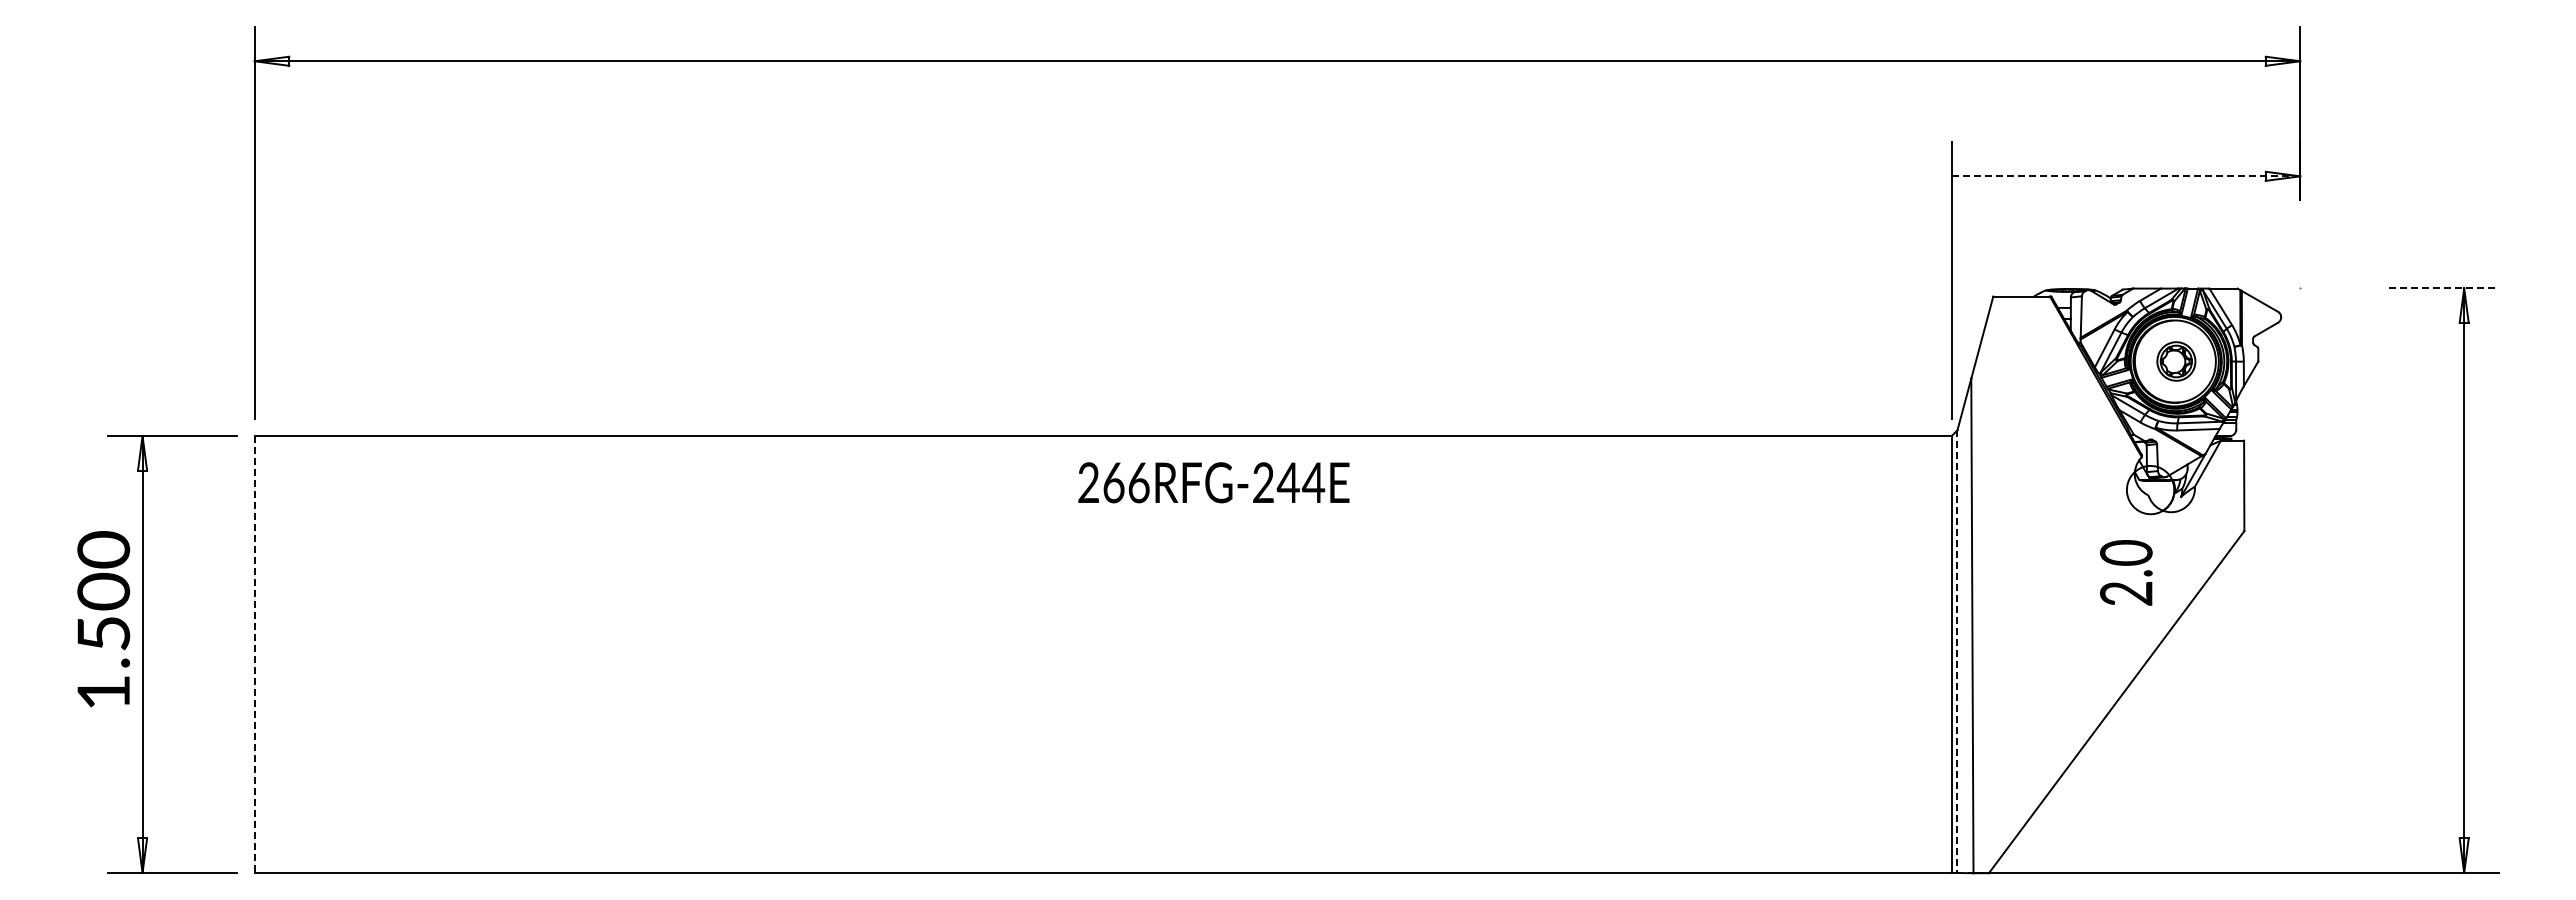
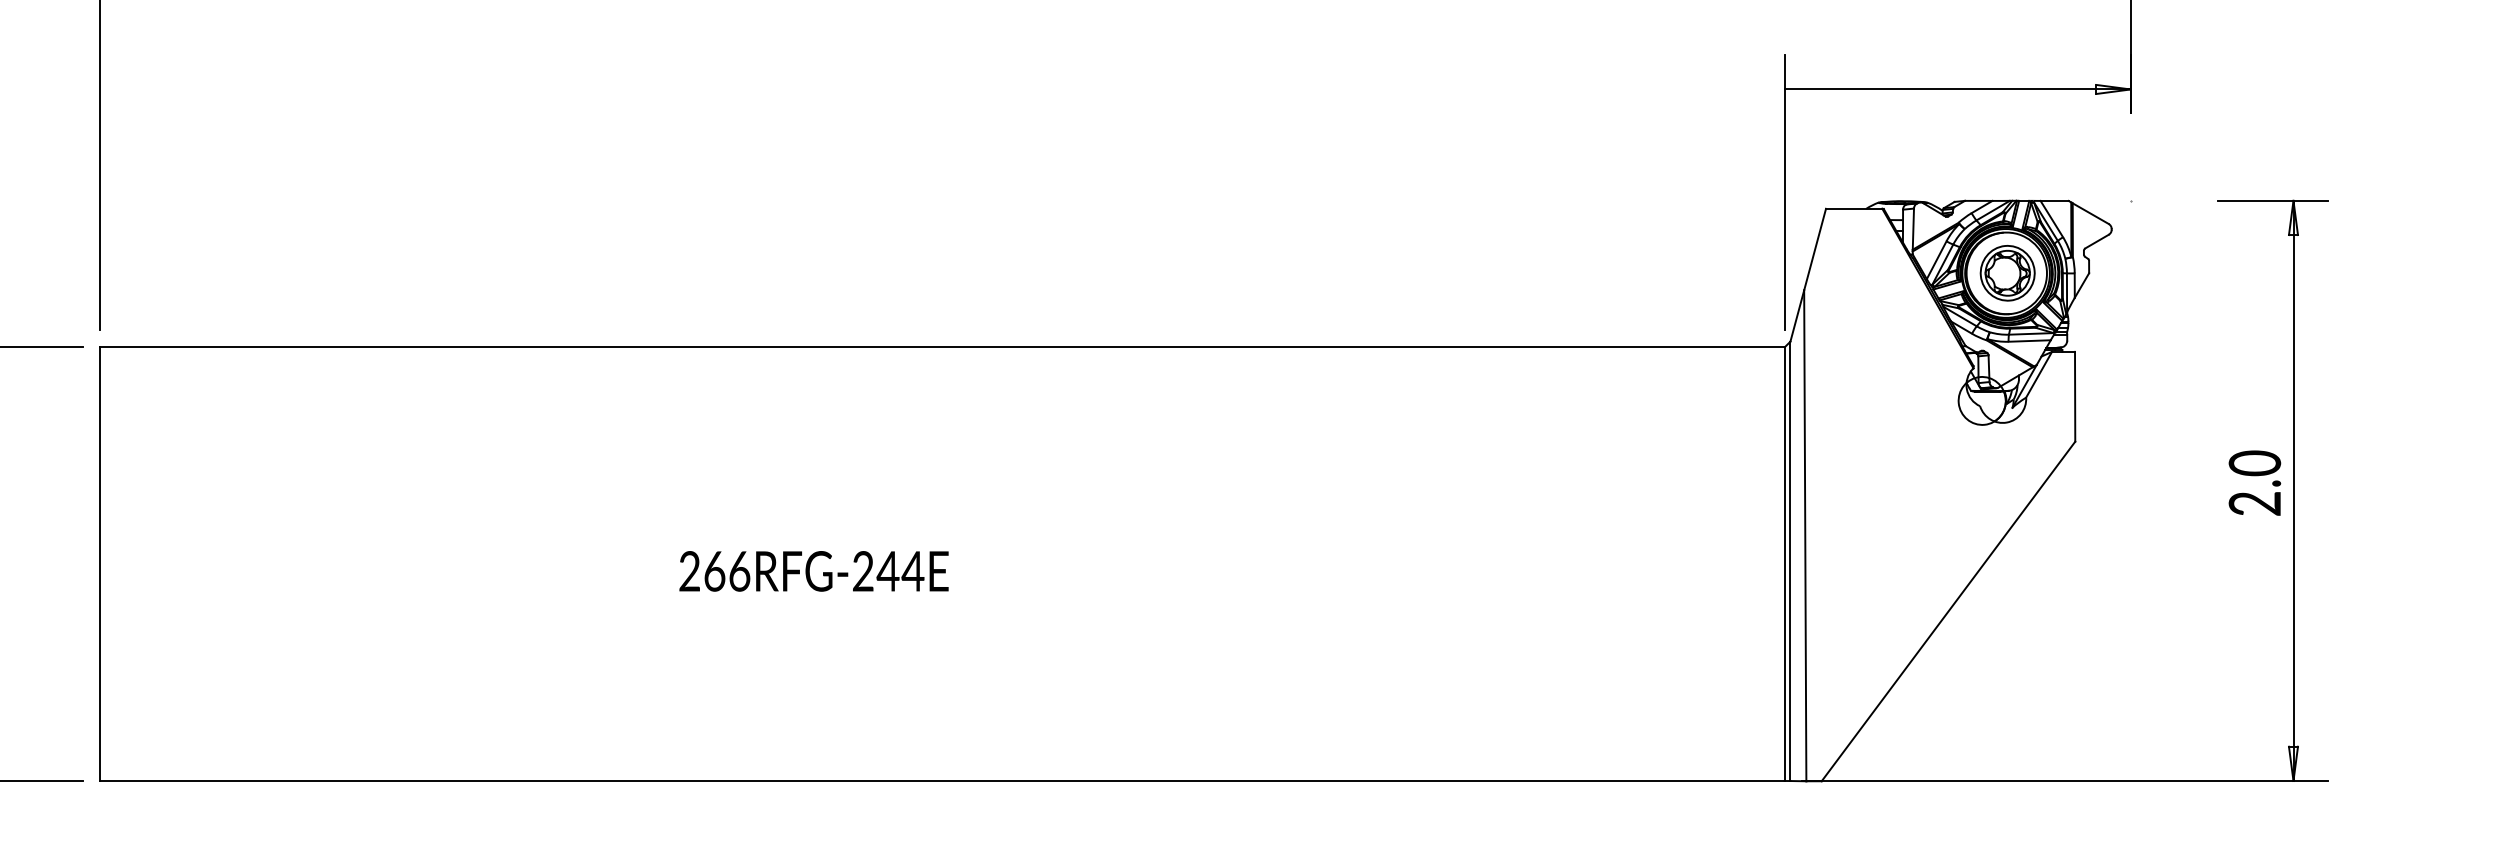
line: (2126, 176) -> (1958, 89), dashed -> solid
line: (2444, 288) -> (2273, 200), dashed -> solid
part: (2176, 361) -> (2007, 273), size x1.43
text: (1213, 482) -> (813, 571), moved
text: (2126, 572) -> (2255, 482), moved
line: (1957, 652) -> (1790, 562), dashed -> solid
line: (254, 655) -> (99, 565), dashed -> solid

